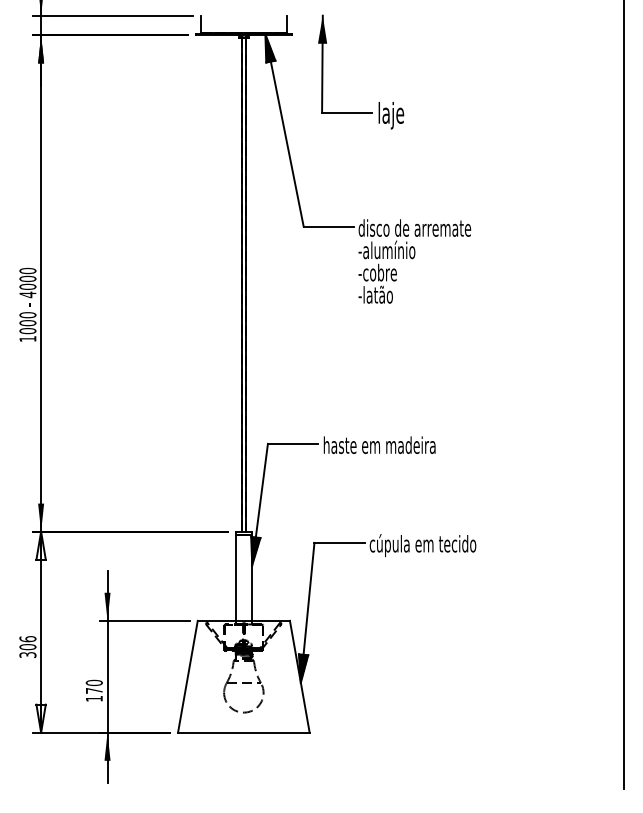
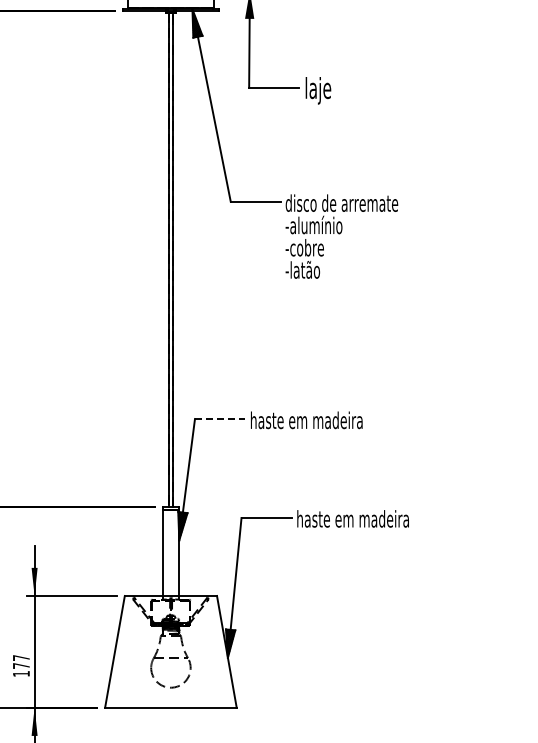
line: (293, 443) -> (220, 418), solid -> dashed
text: (425, 545) -> (352, 520), cúpula em tecido -> haste em madeira
text: (93, 682) -> (20, 657), 170 -> 177

